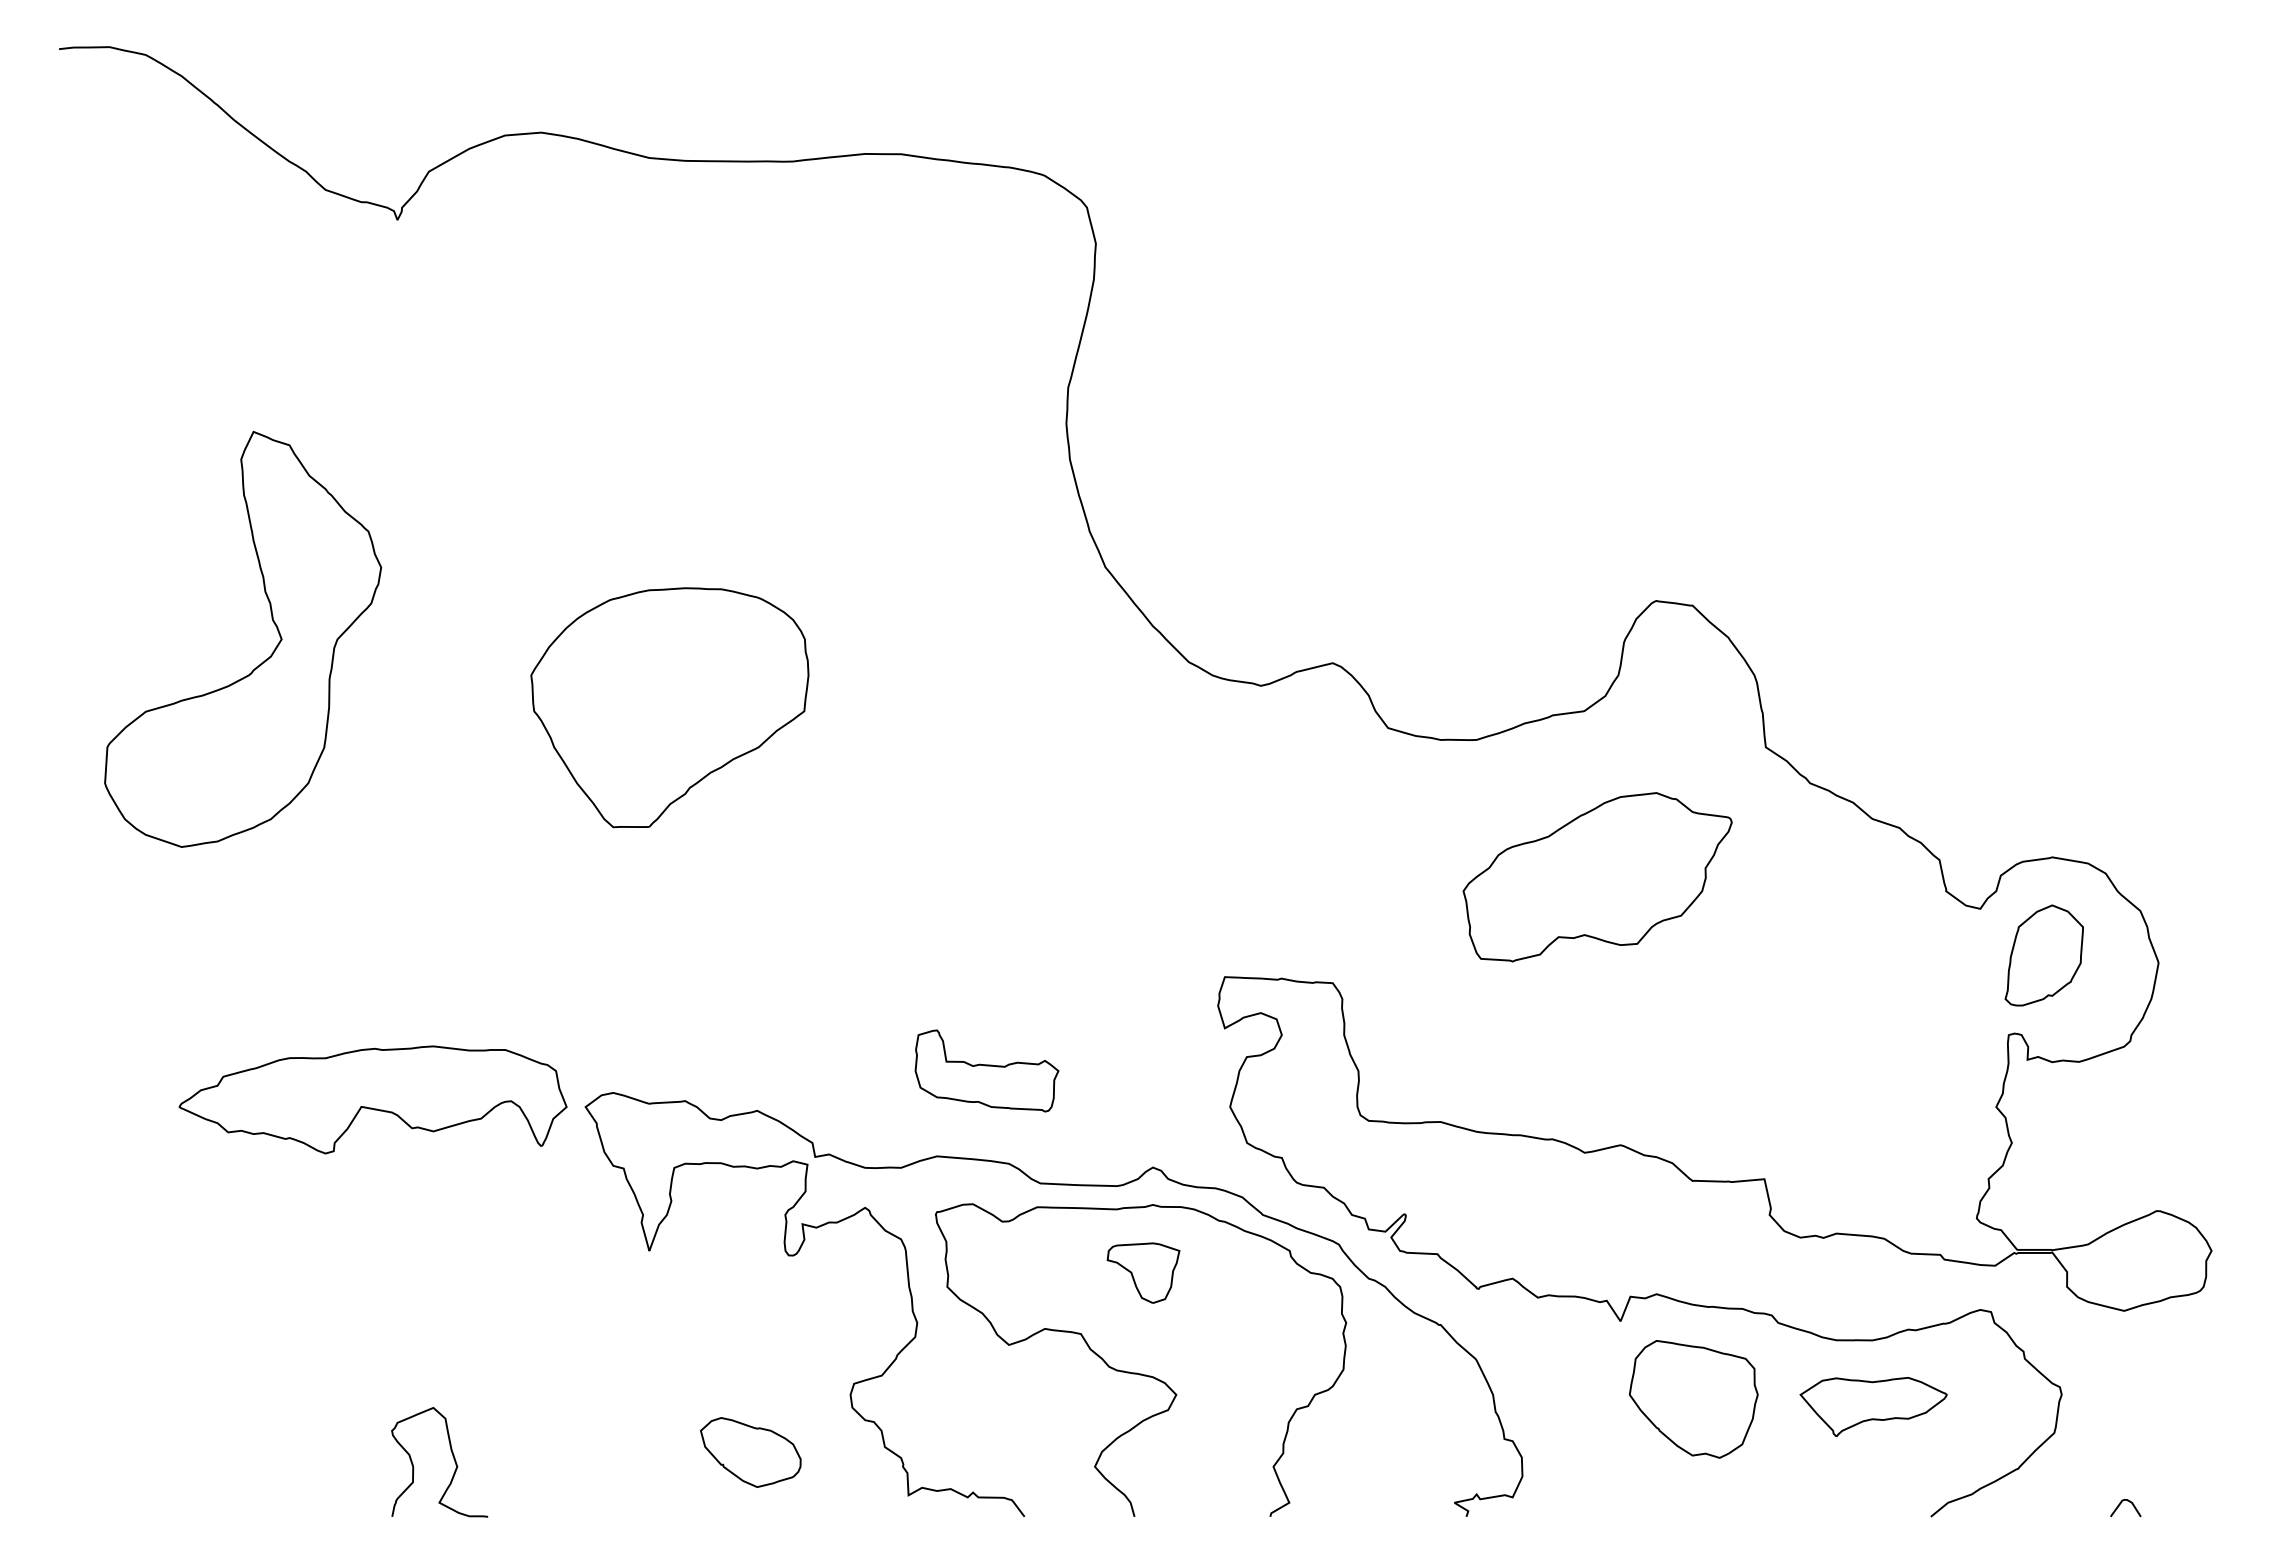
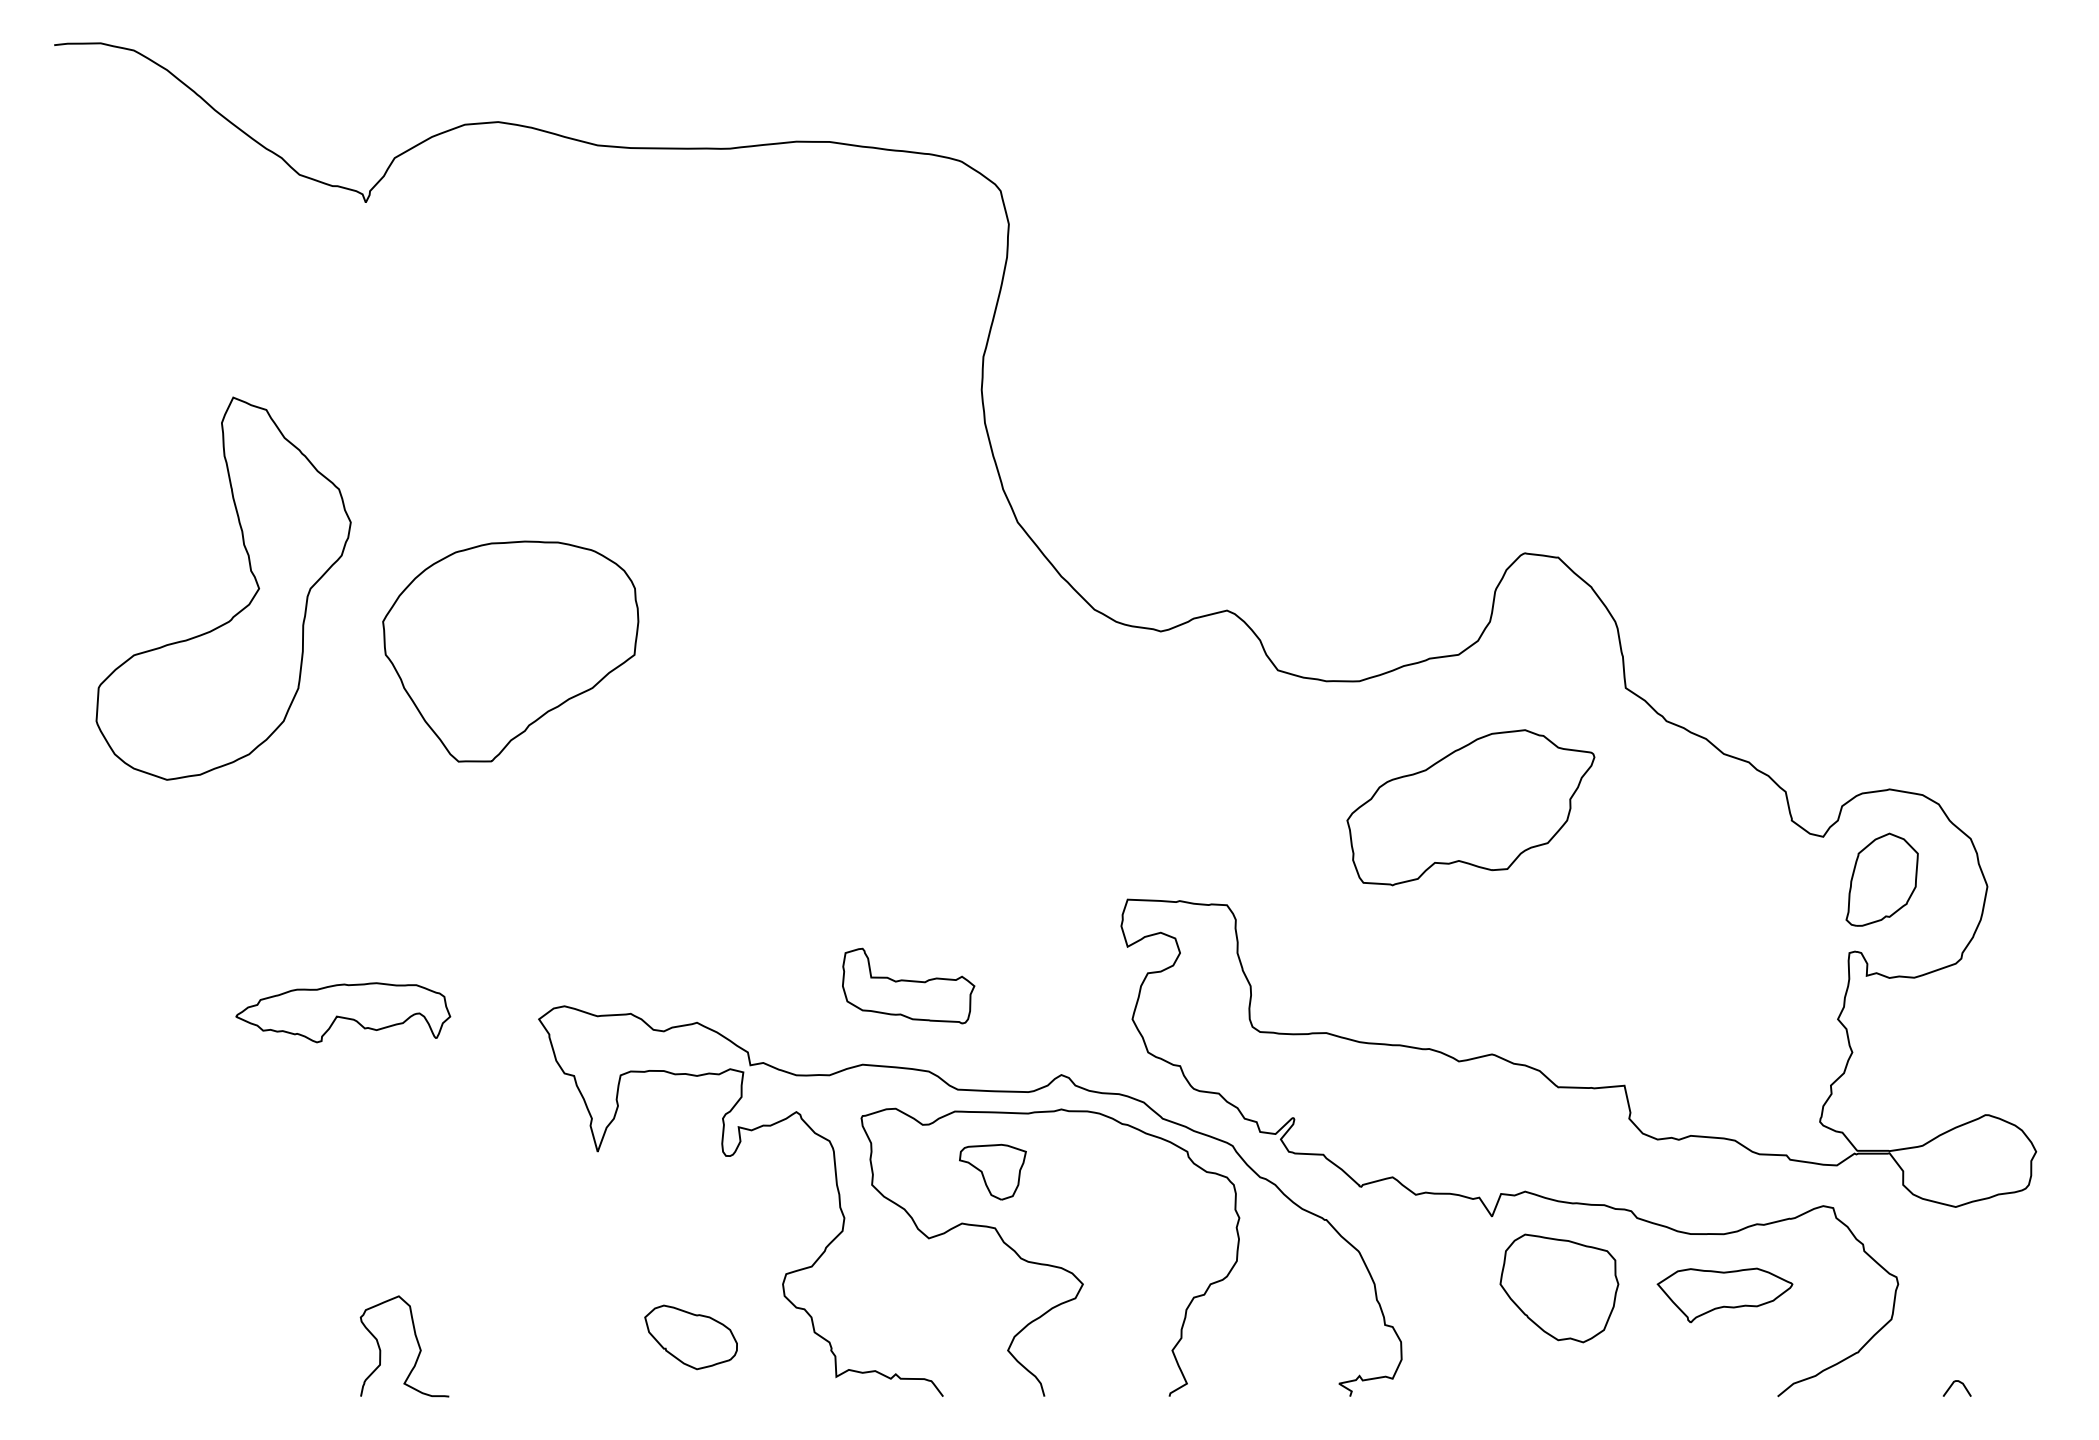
part: (669, 707) -> (510, 651), moved
part: (372, 1099) -> (342, 1012), size x0.6
part: (1143, 1272) -> (992, 1171), moved

